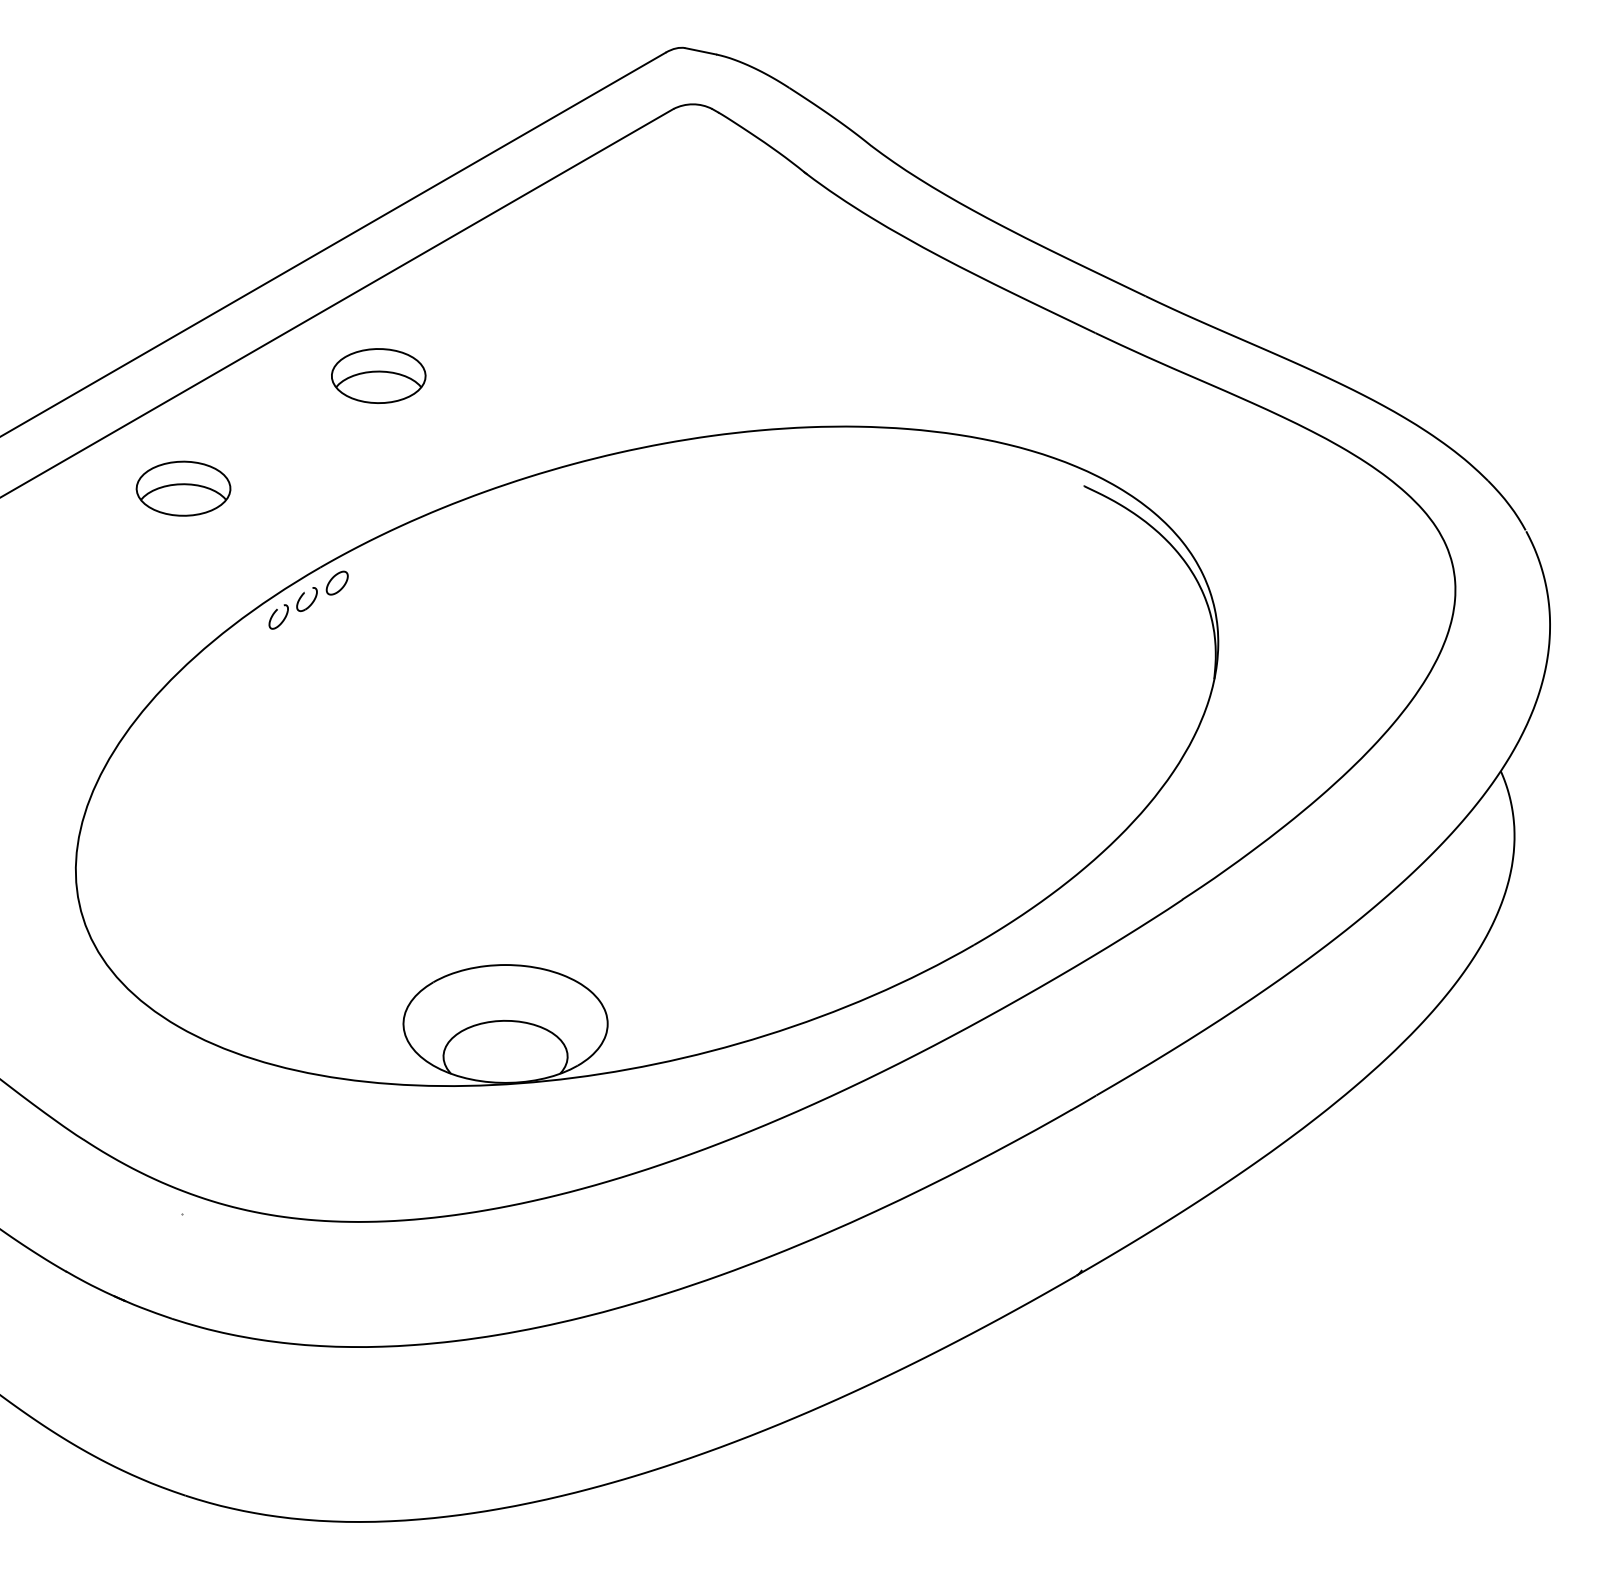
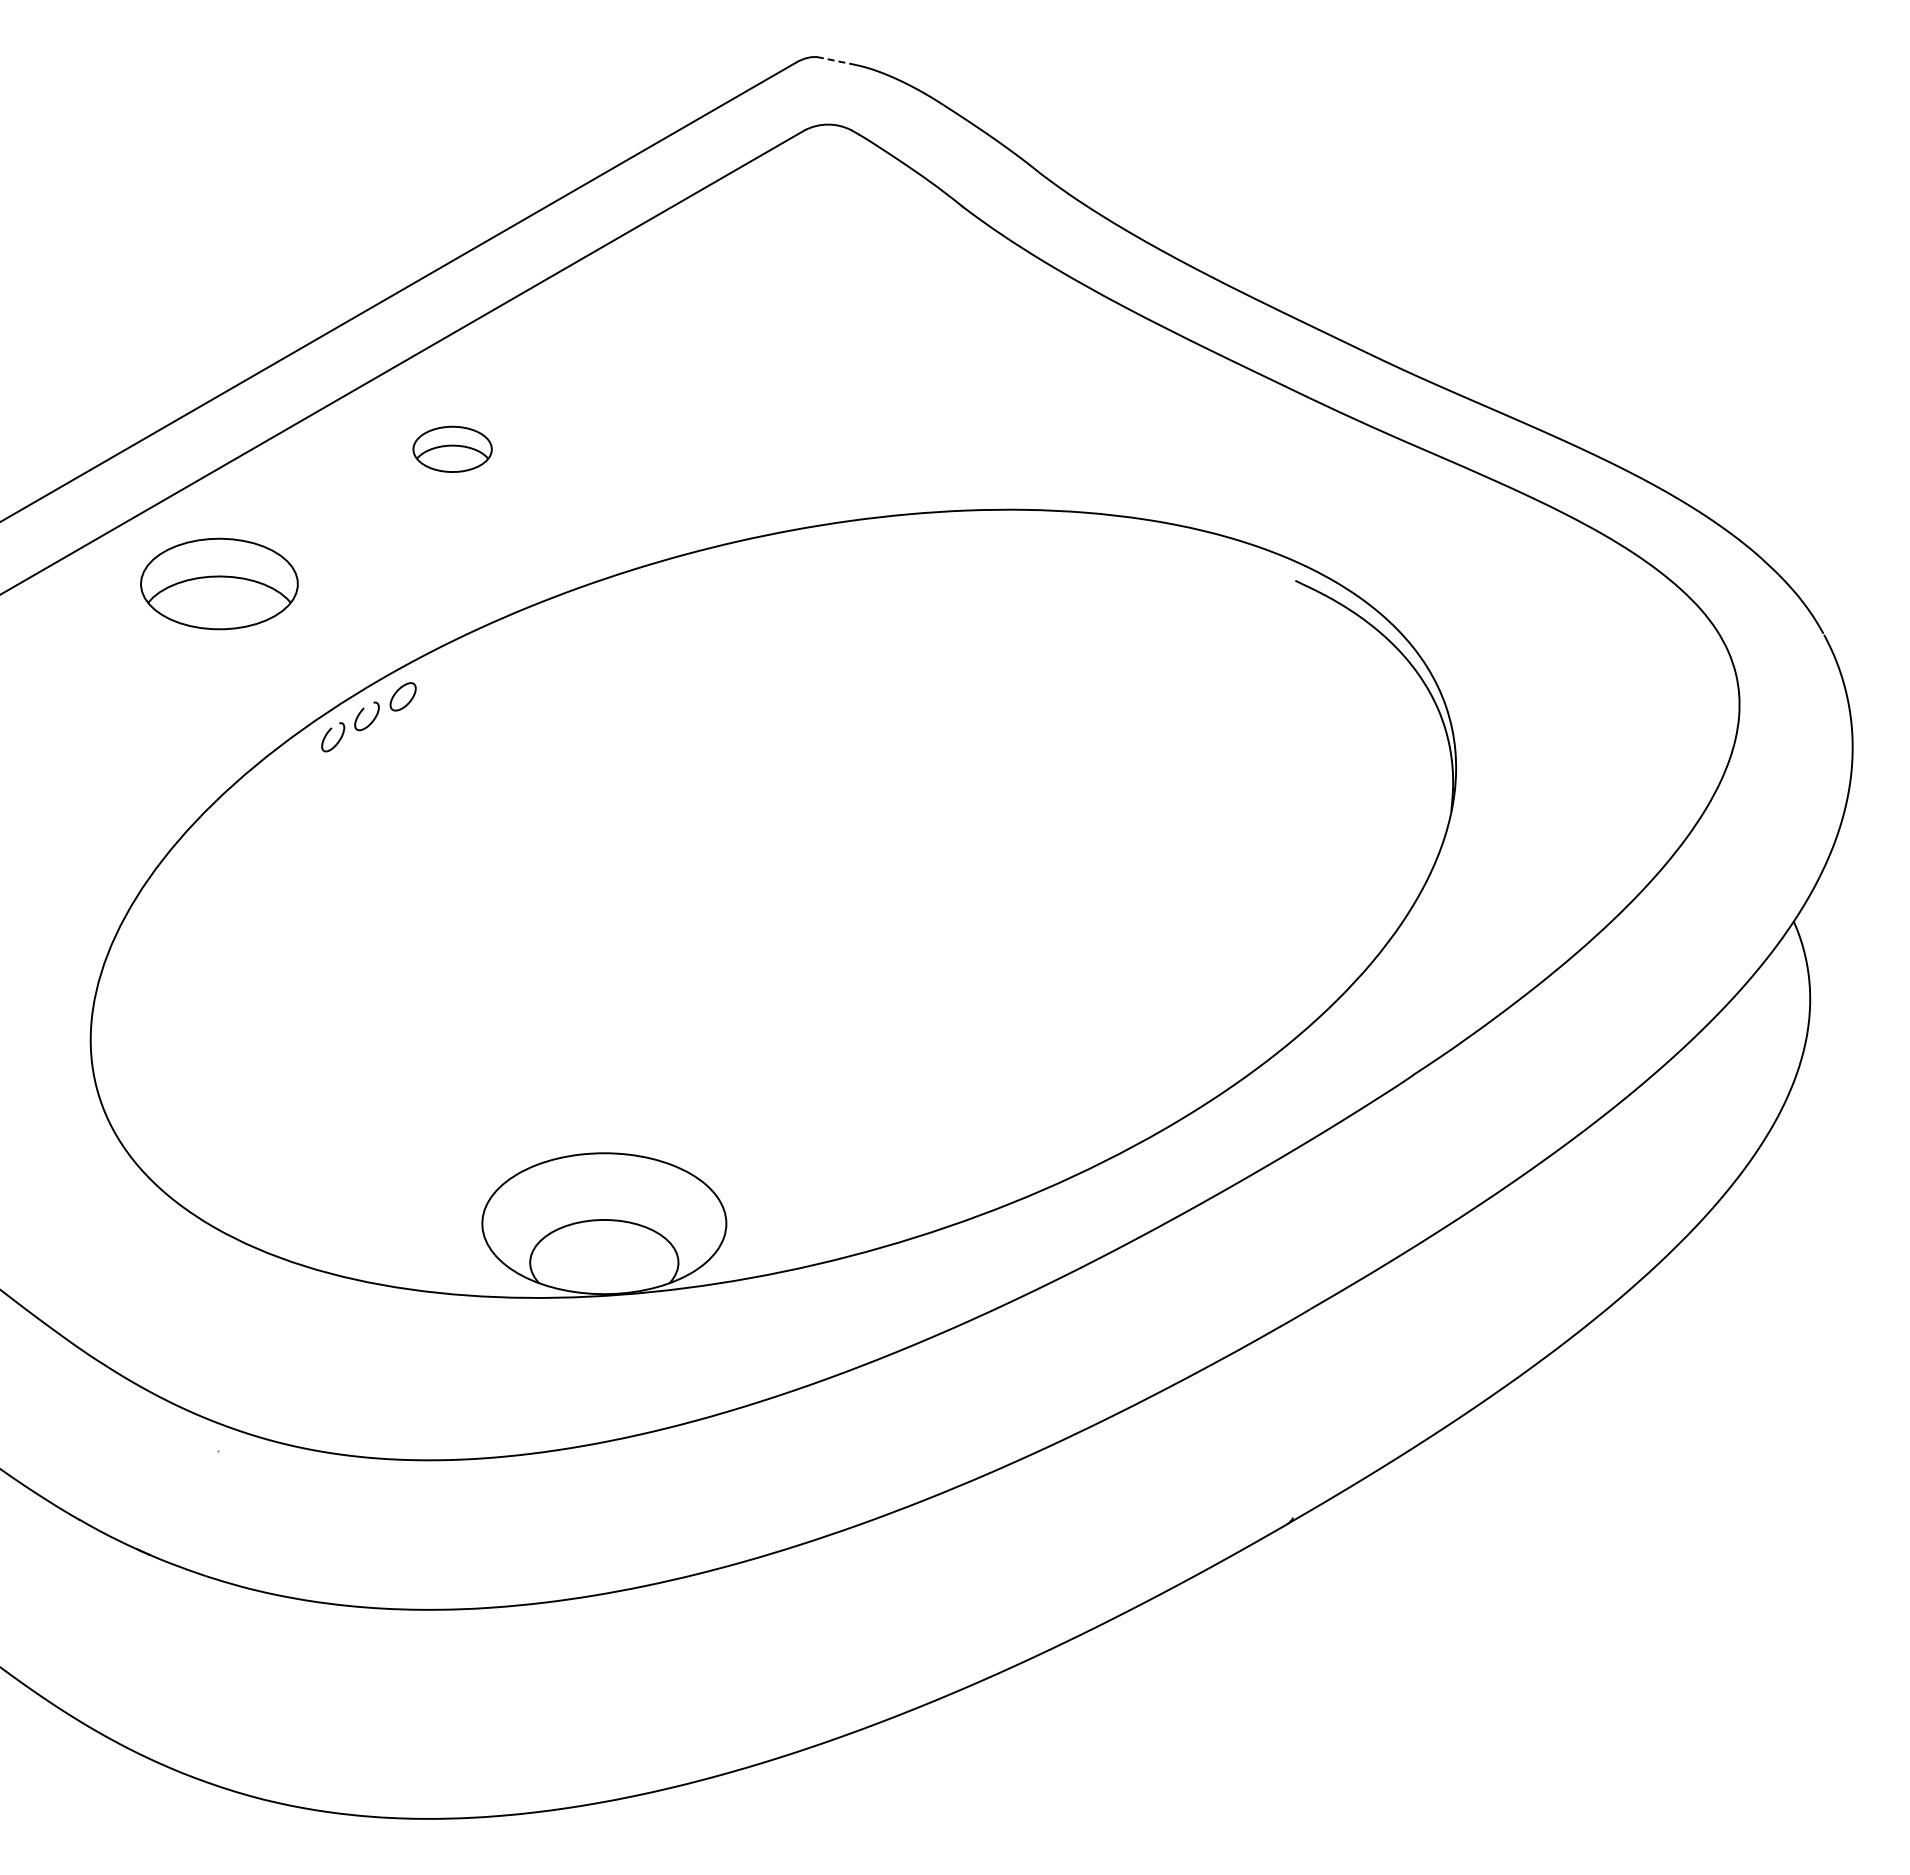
line: (700, 51) -> (837, 61), solid -> dashed
part: (378, 376) -> (452, 449), size x0.7
part: (183, 488) -> (219, 583), size x1.4

